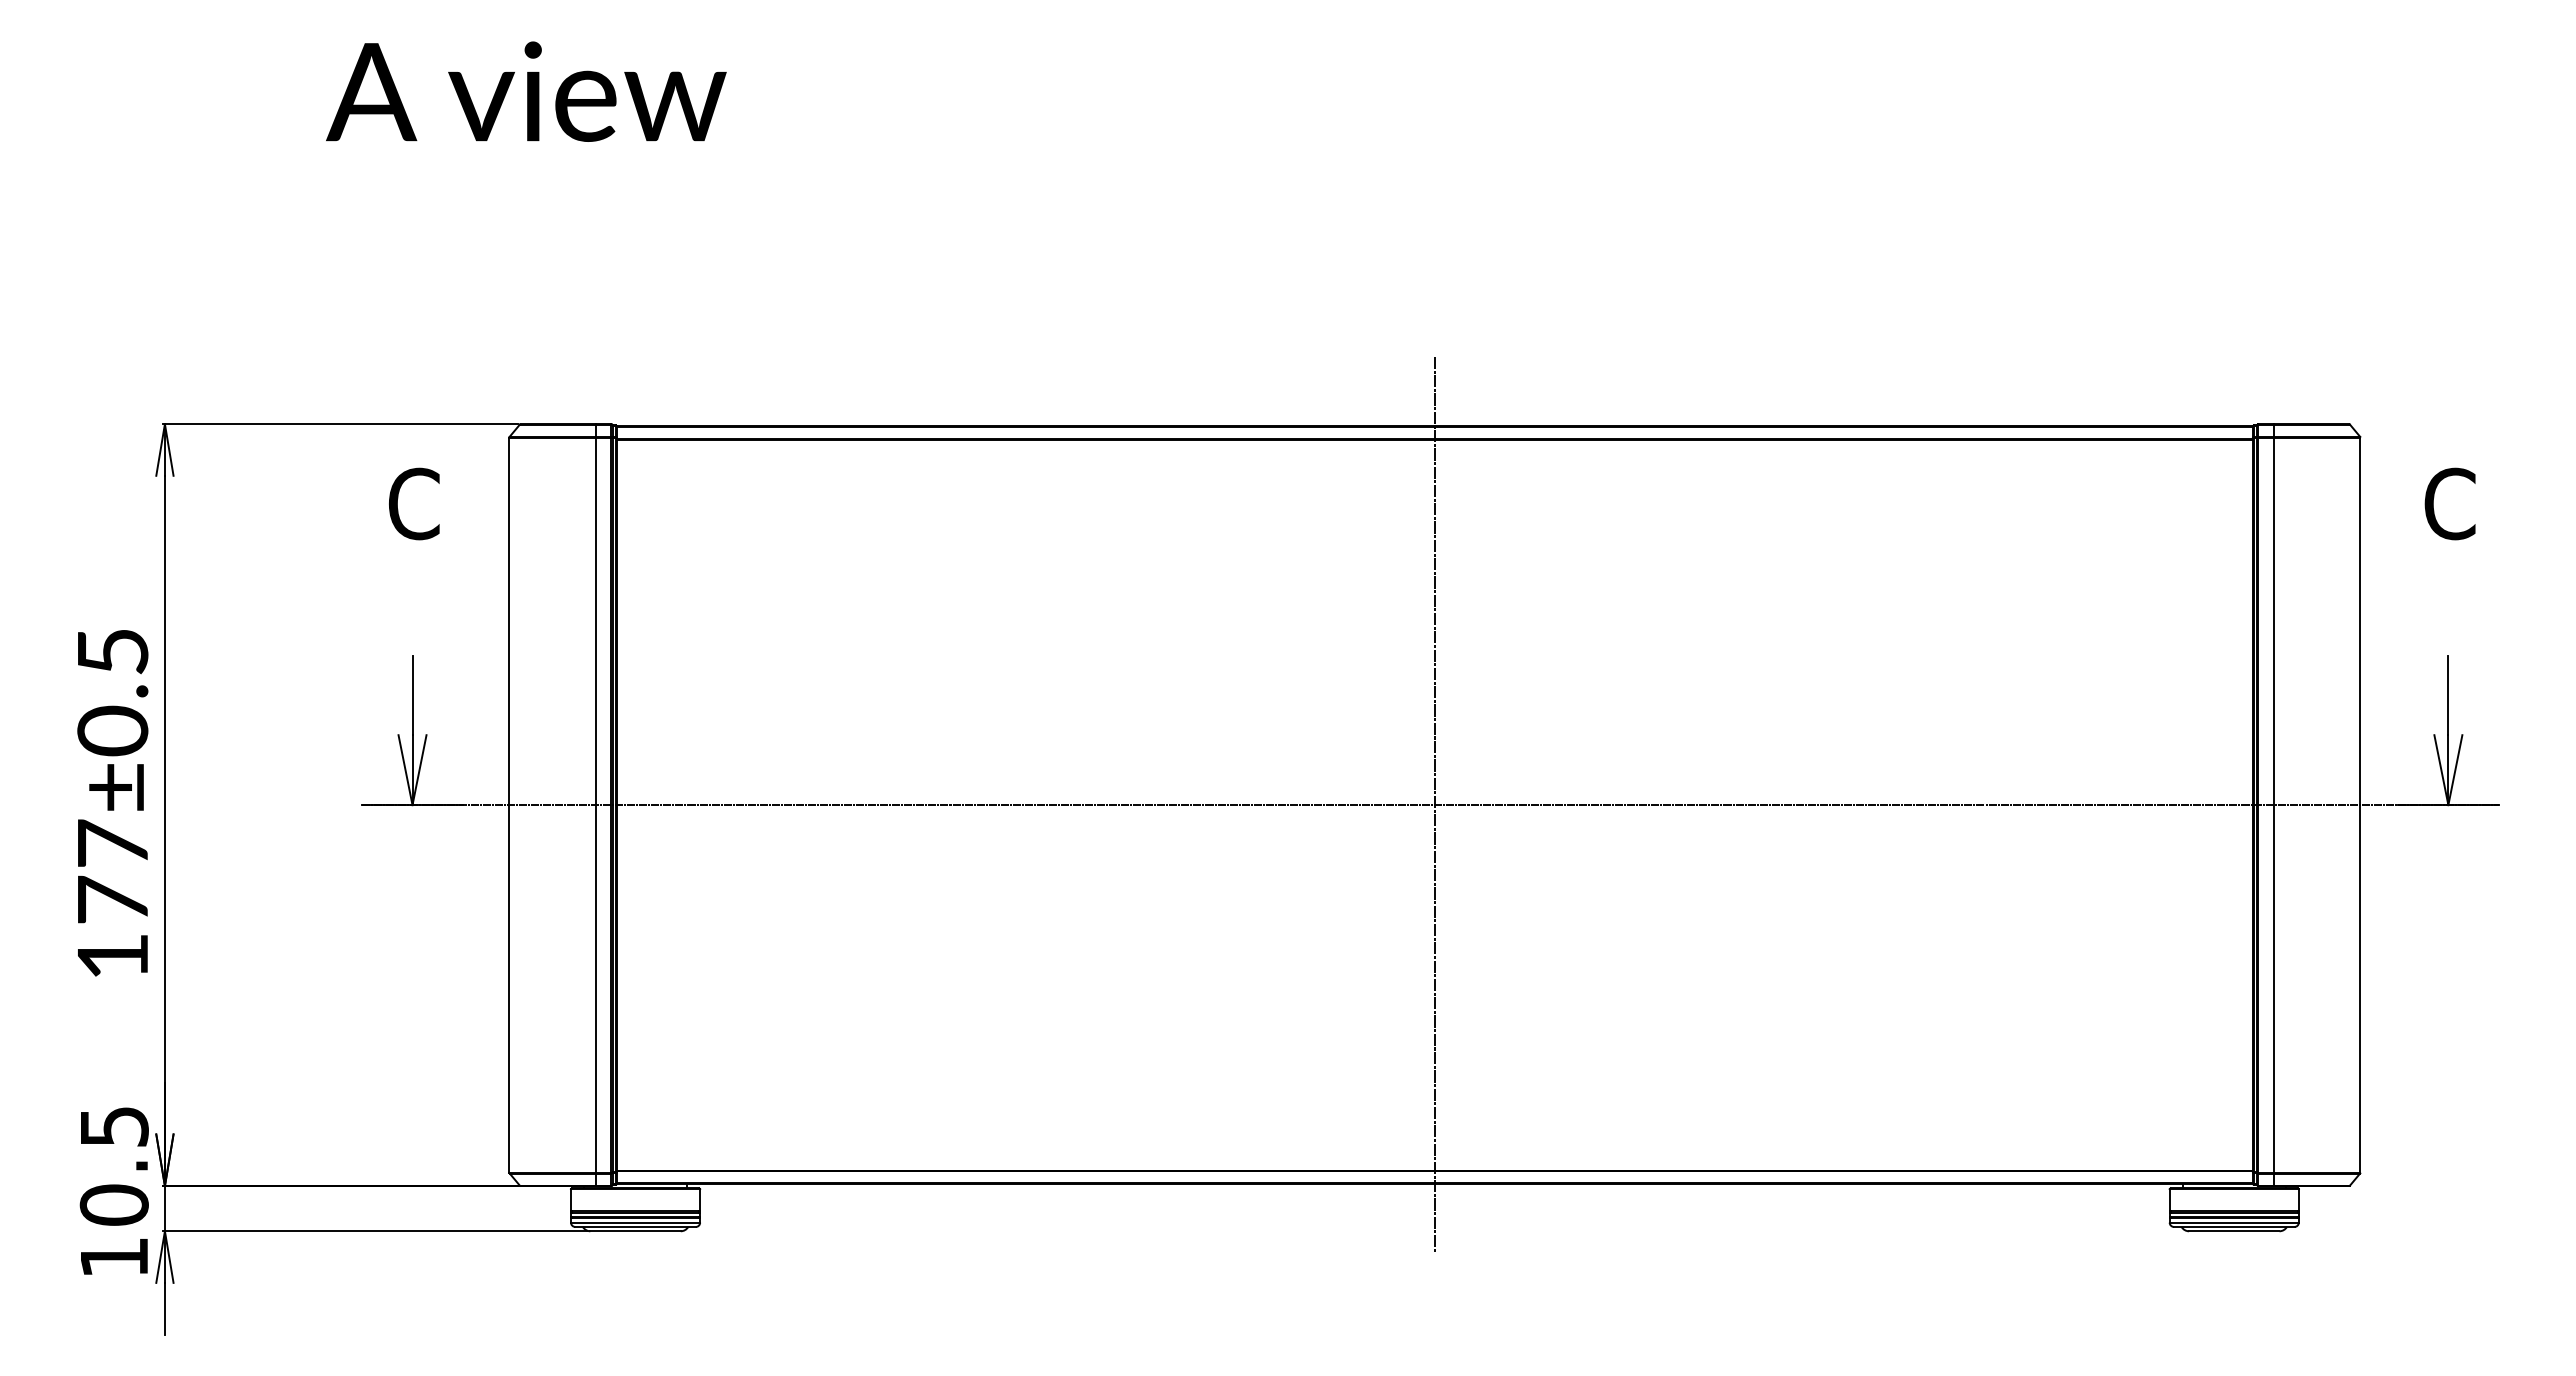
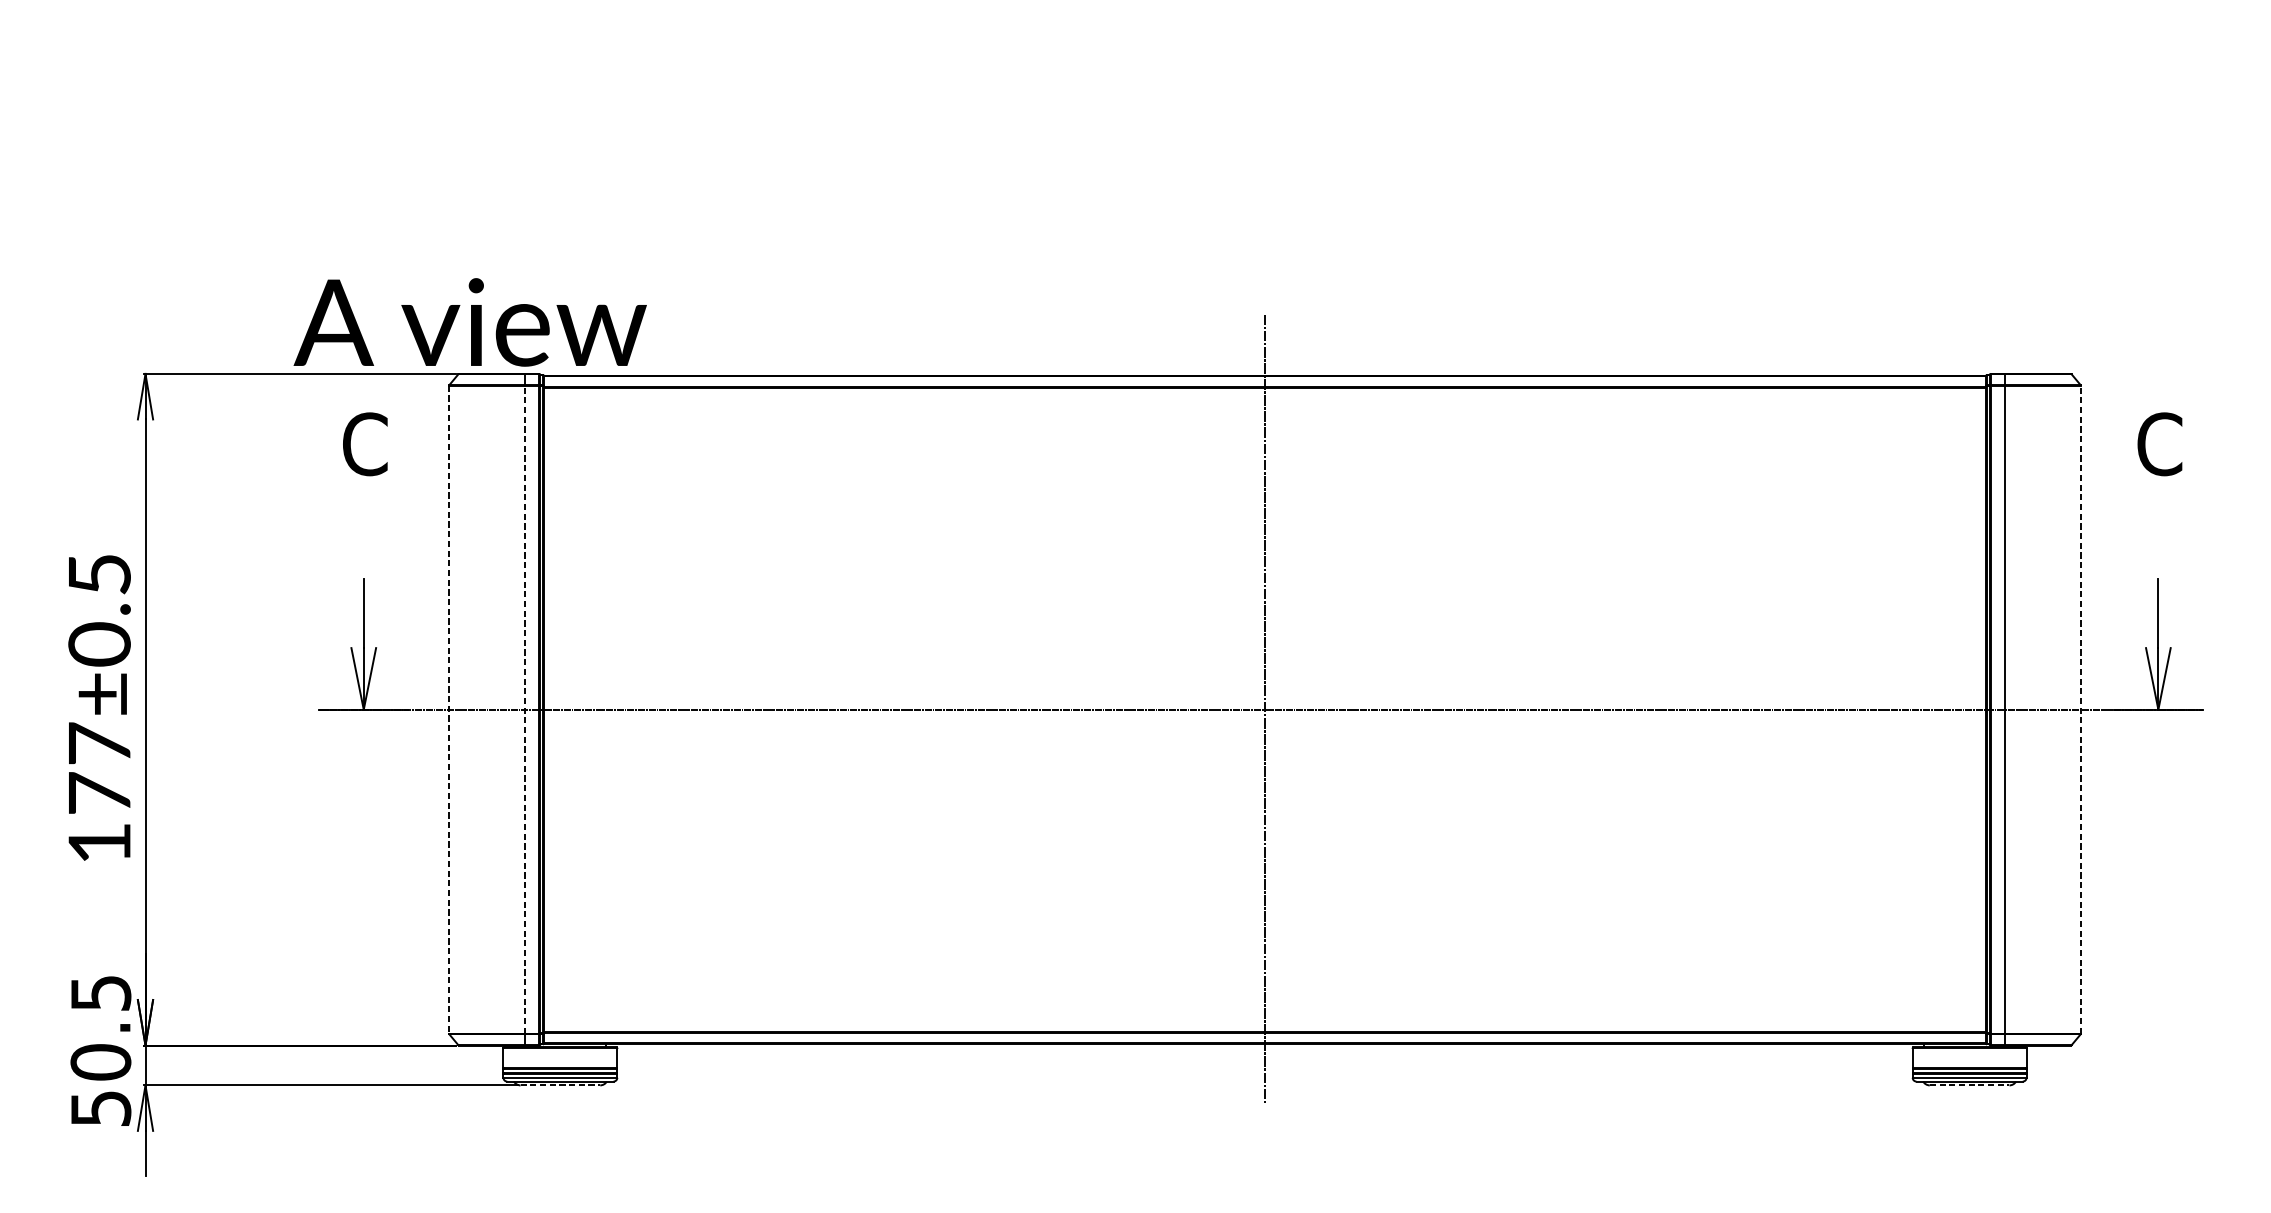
text: (526, 91) -> (470, 322), moved
line: (509, 805) -> (449, 710), solid -> dashed
line: (595, 805) -> (525, 710), solid -> dashed
line: (2360, 805) -> (2080, 710), solid -> dashed
line: (636, 1231) -> (561, 1085), solid -> dashed
line: (2234, 1231) -> (1969, 1085), solid -> dashed
text: (114, 1257) -> (101, 1108), 10.5 -> 50.5

